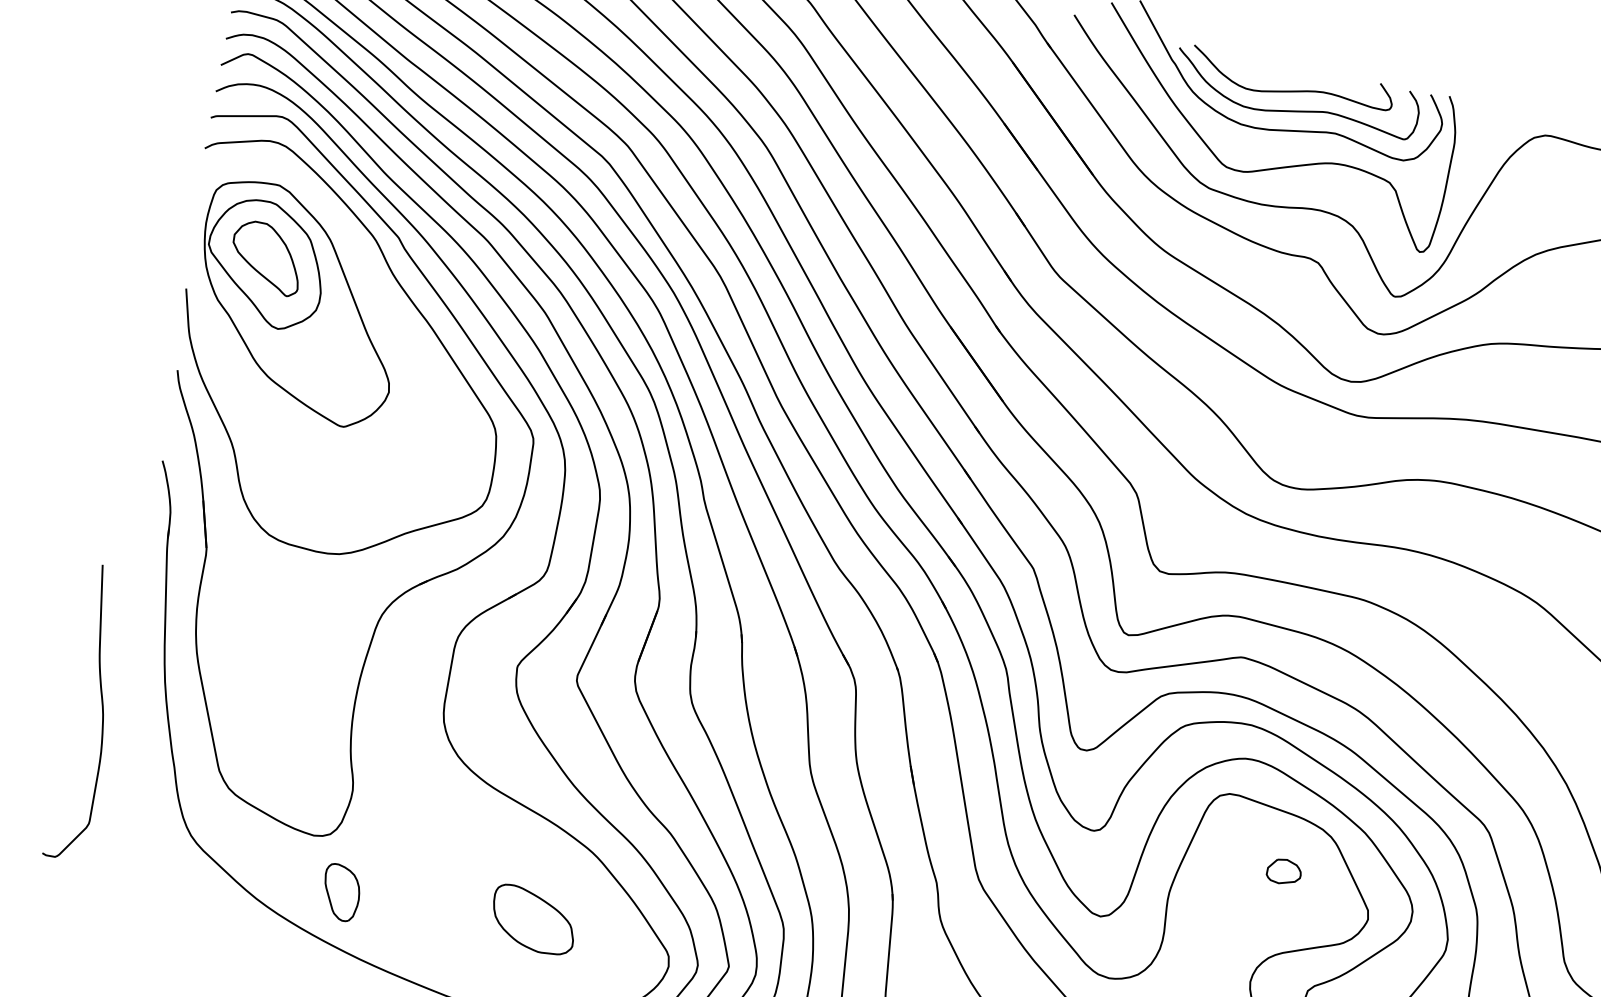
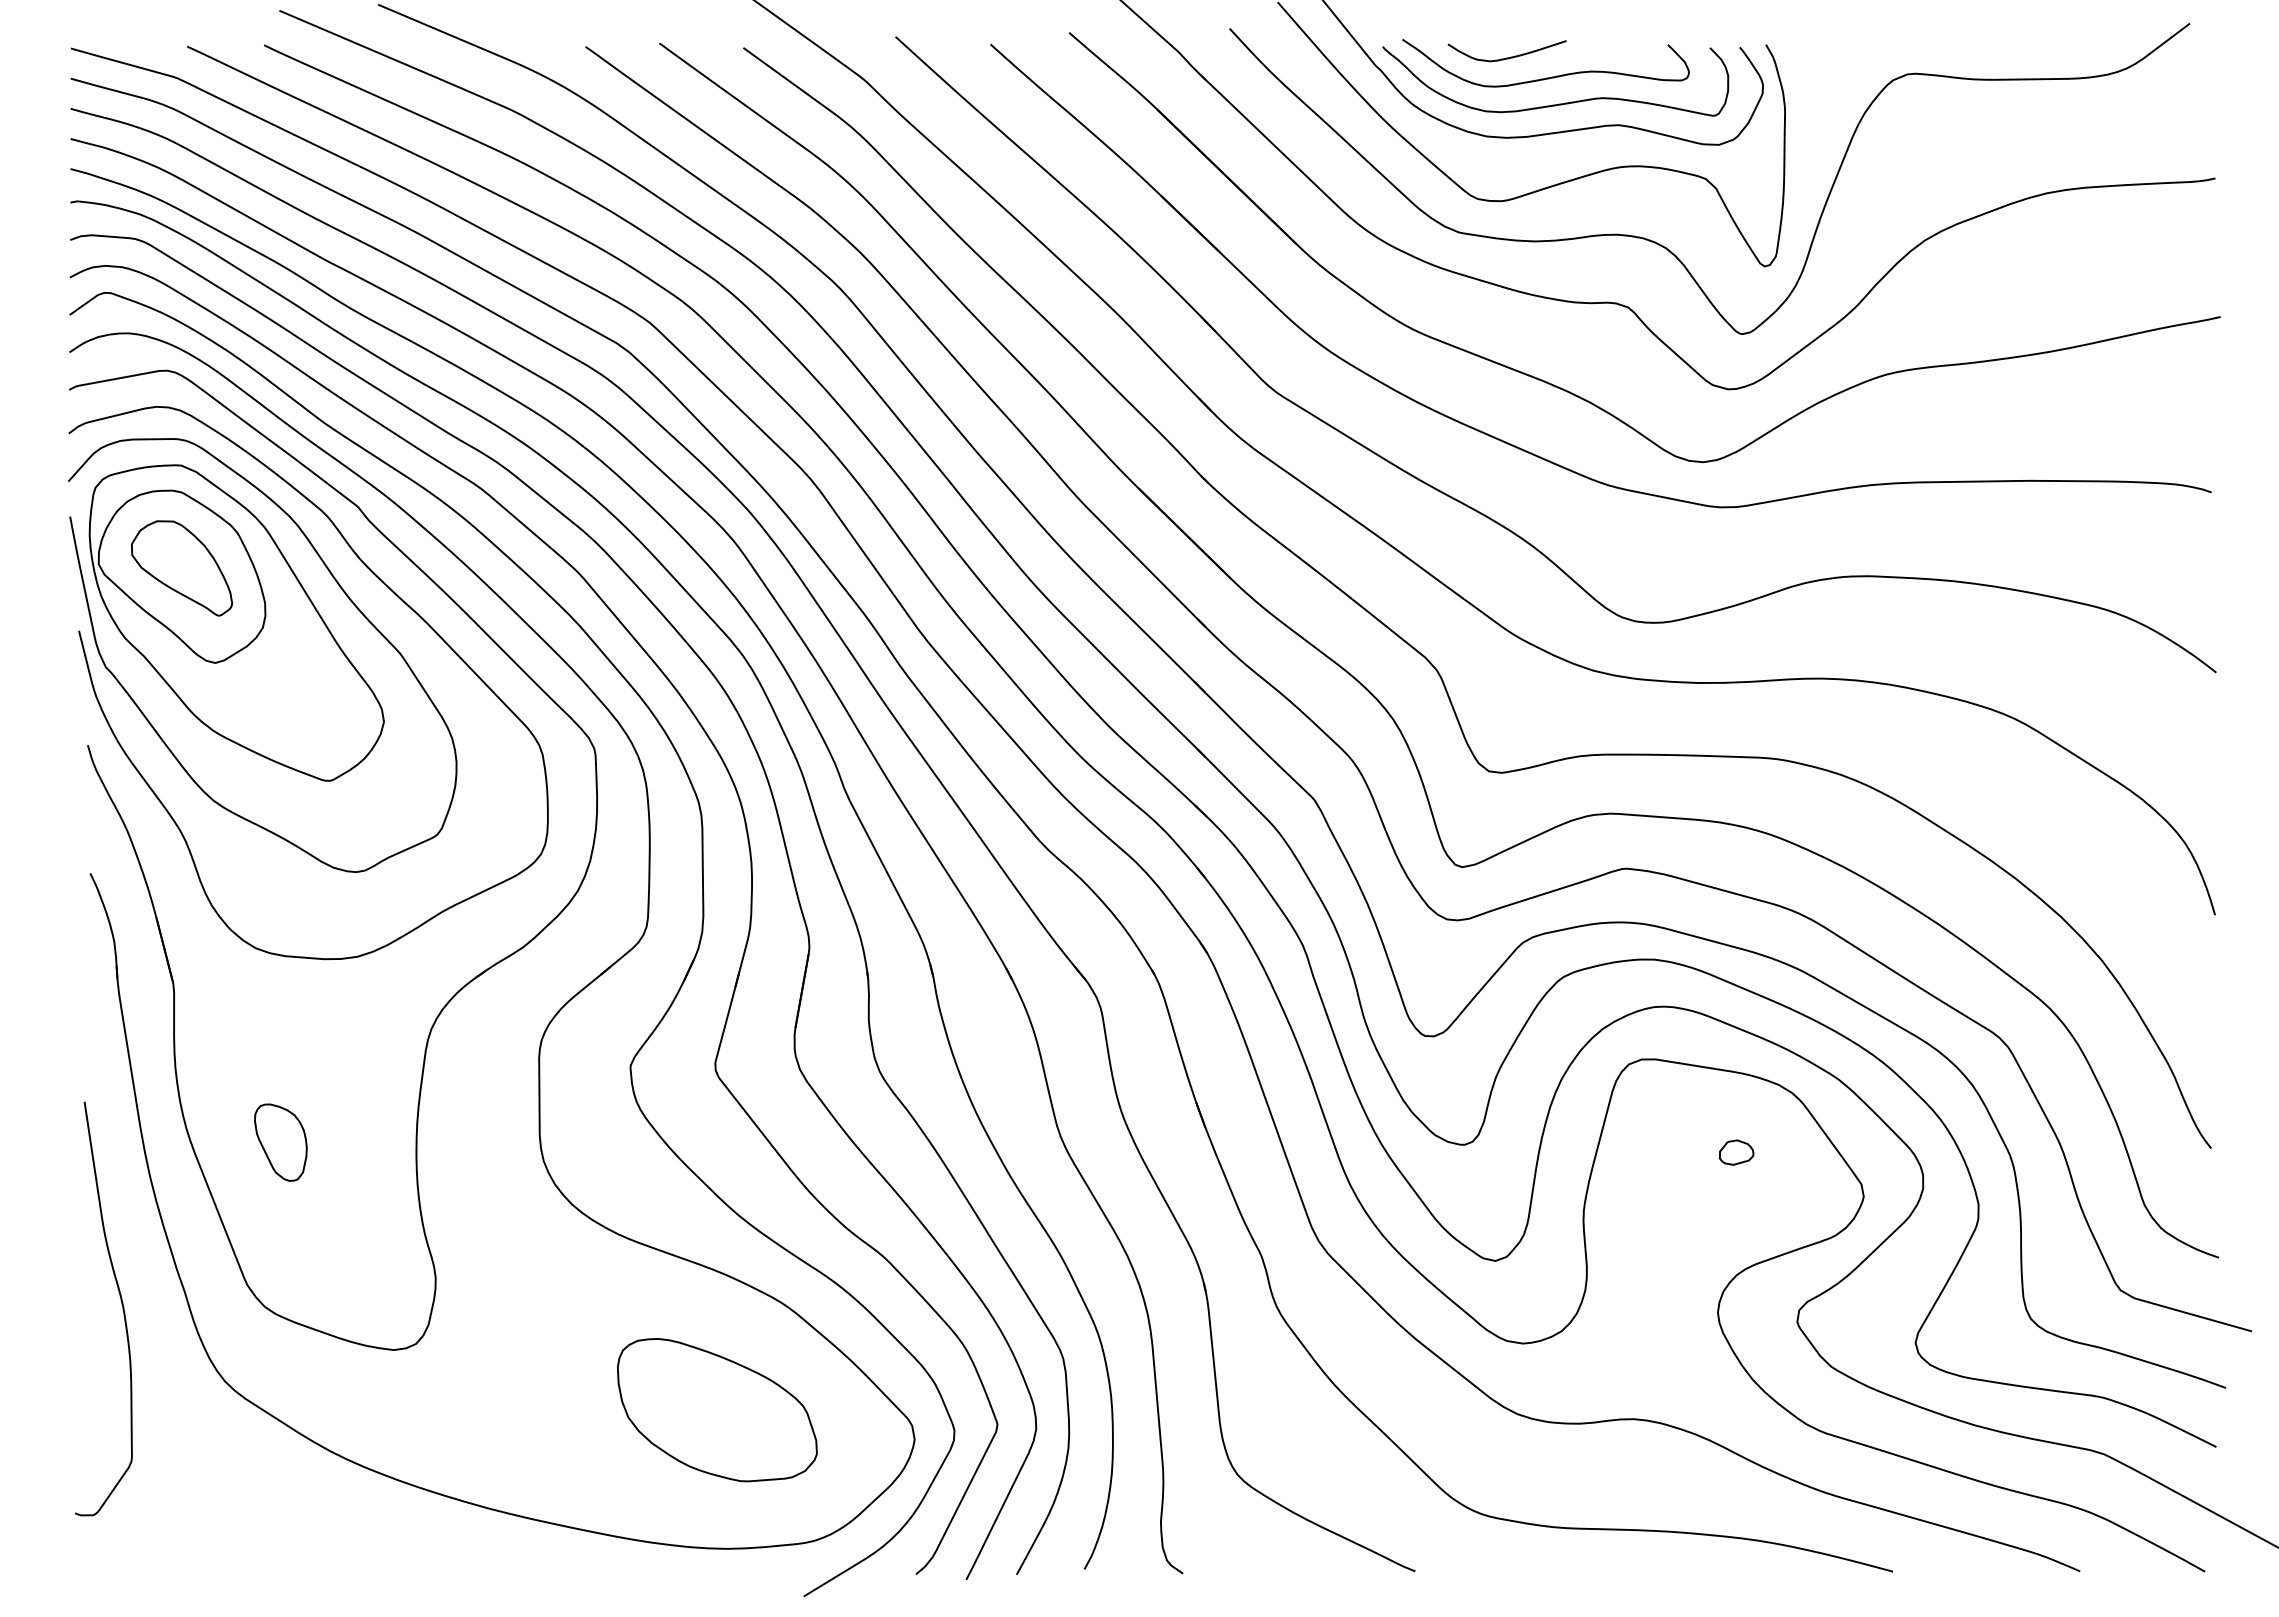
curve: (1265, 71) -> (1506, 57), added
curve: (376, 295) -> (342, 591), added
curve: (102, 712) -> (121, 1304), moved
part: (1284, 871) -> (1736, 1152), size x0.71
part: (340, 892) -> (280, 1142), moved
part: (533, 920) -> (717, 1410), size x1.67

